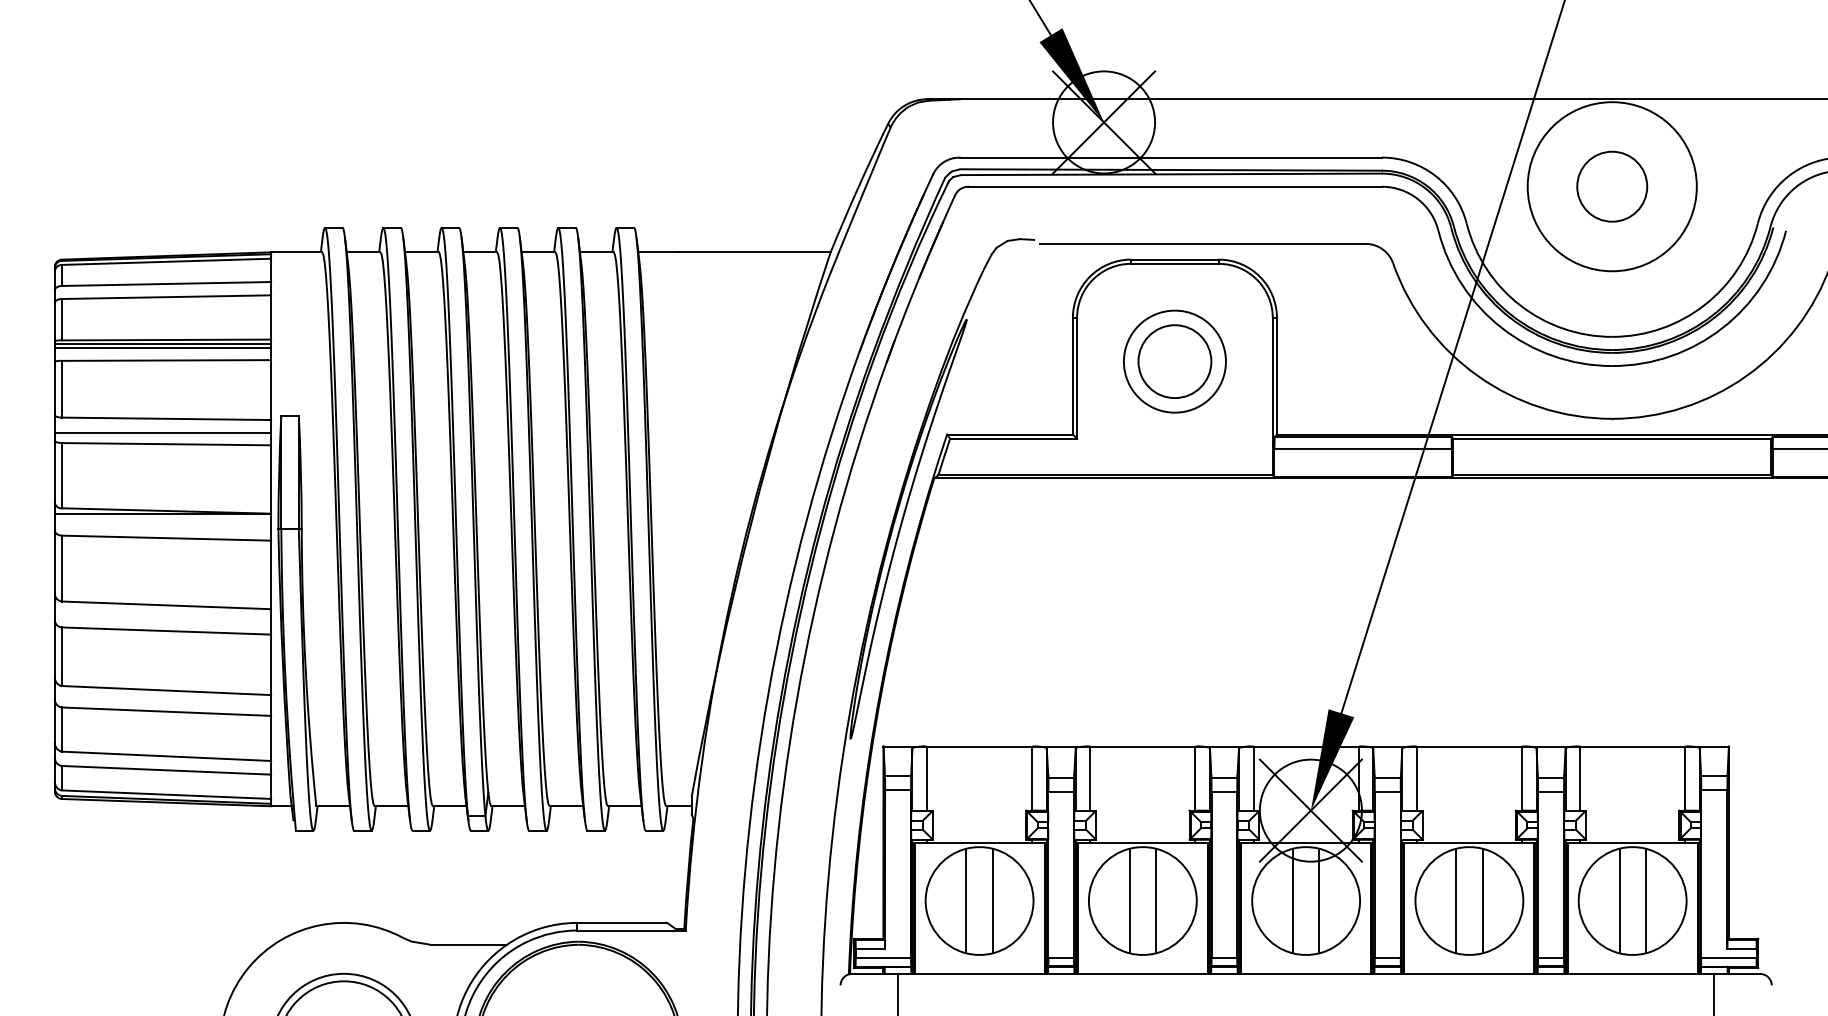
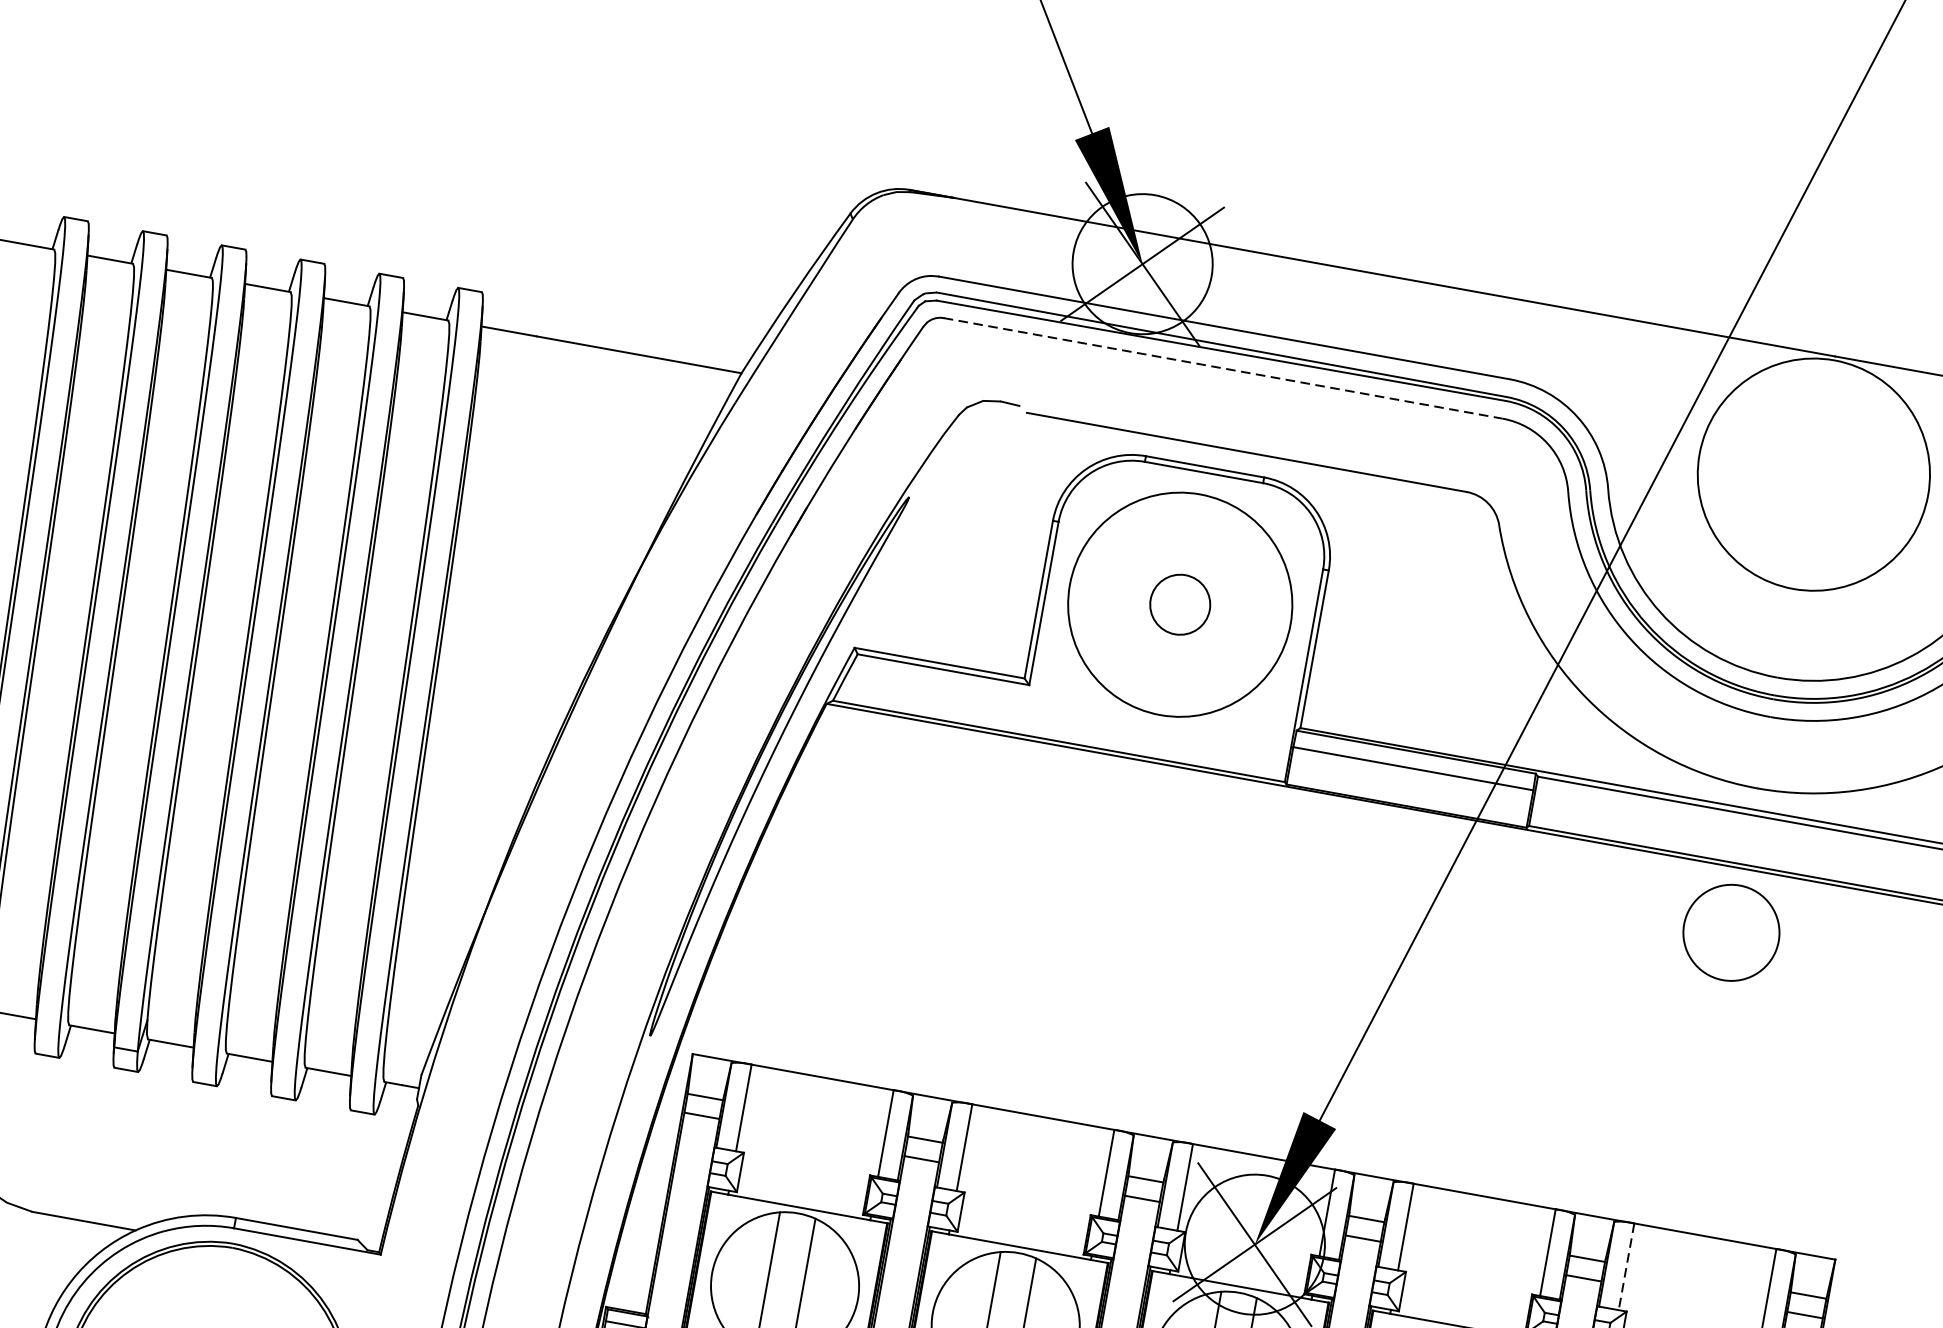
line: (1175, 186) -> (1223, 368), solid -> dashed
circle: (1612, 186) -> (1731, 932), moved
circle: (1174, 361) -> (1179, 604), size x0.6
circle: (1174, 361) -> (1179, 604), size x1.6
line: (1580, 779) -> (1626, 1268), solid -> dashed

